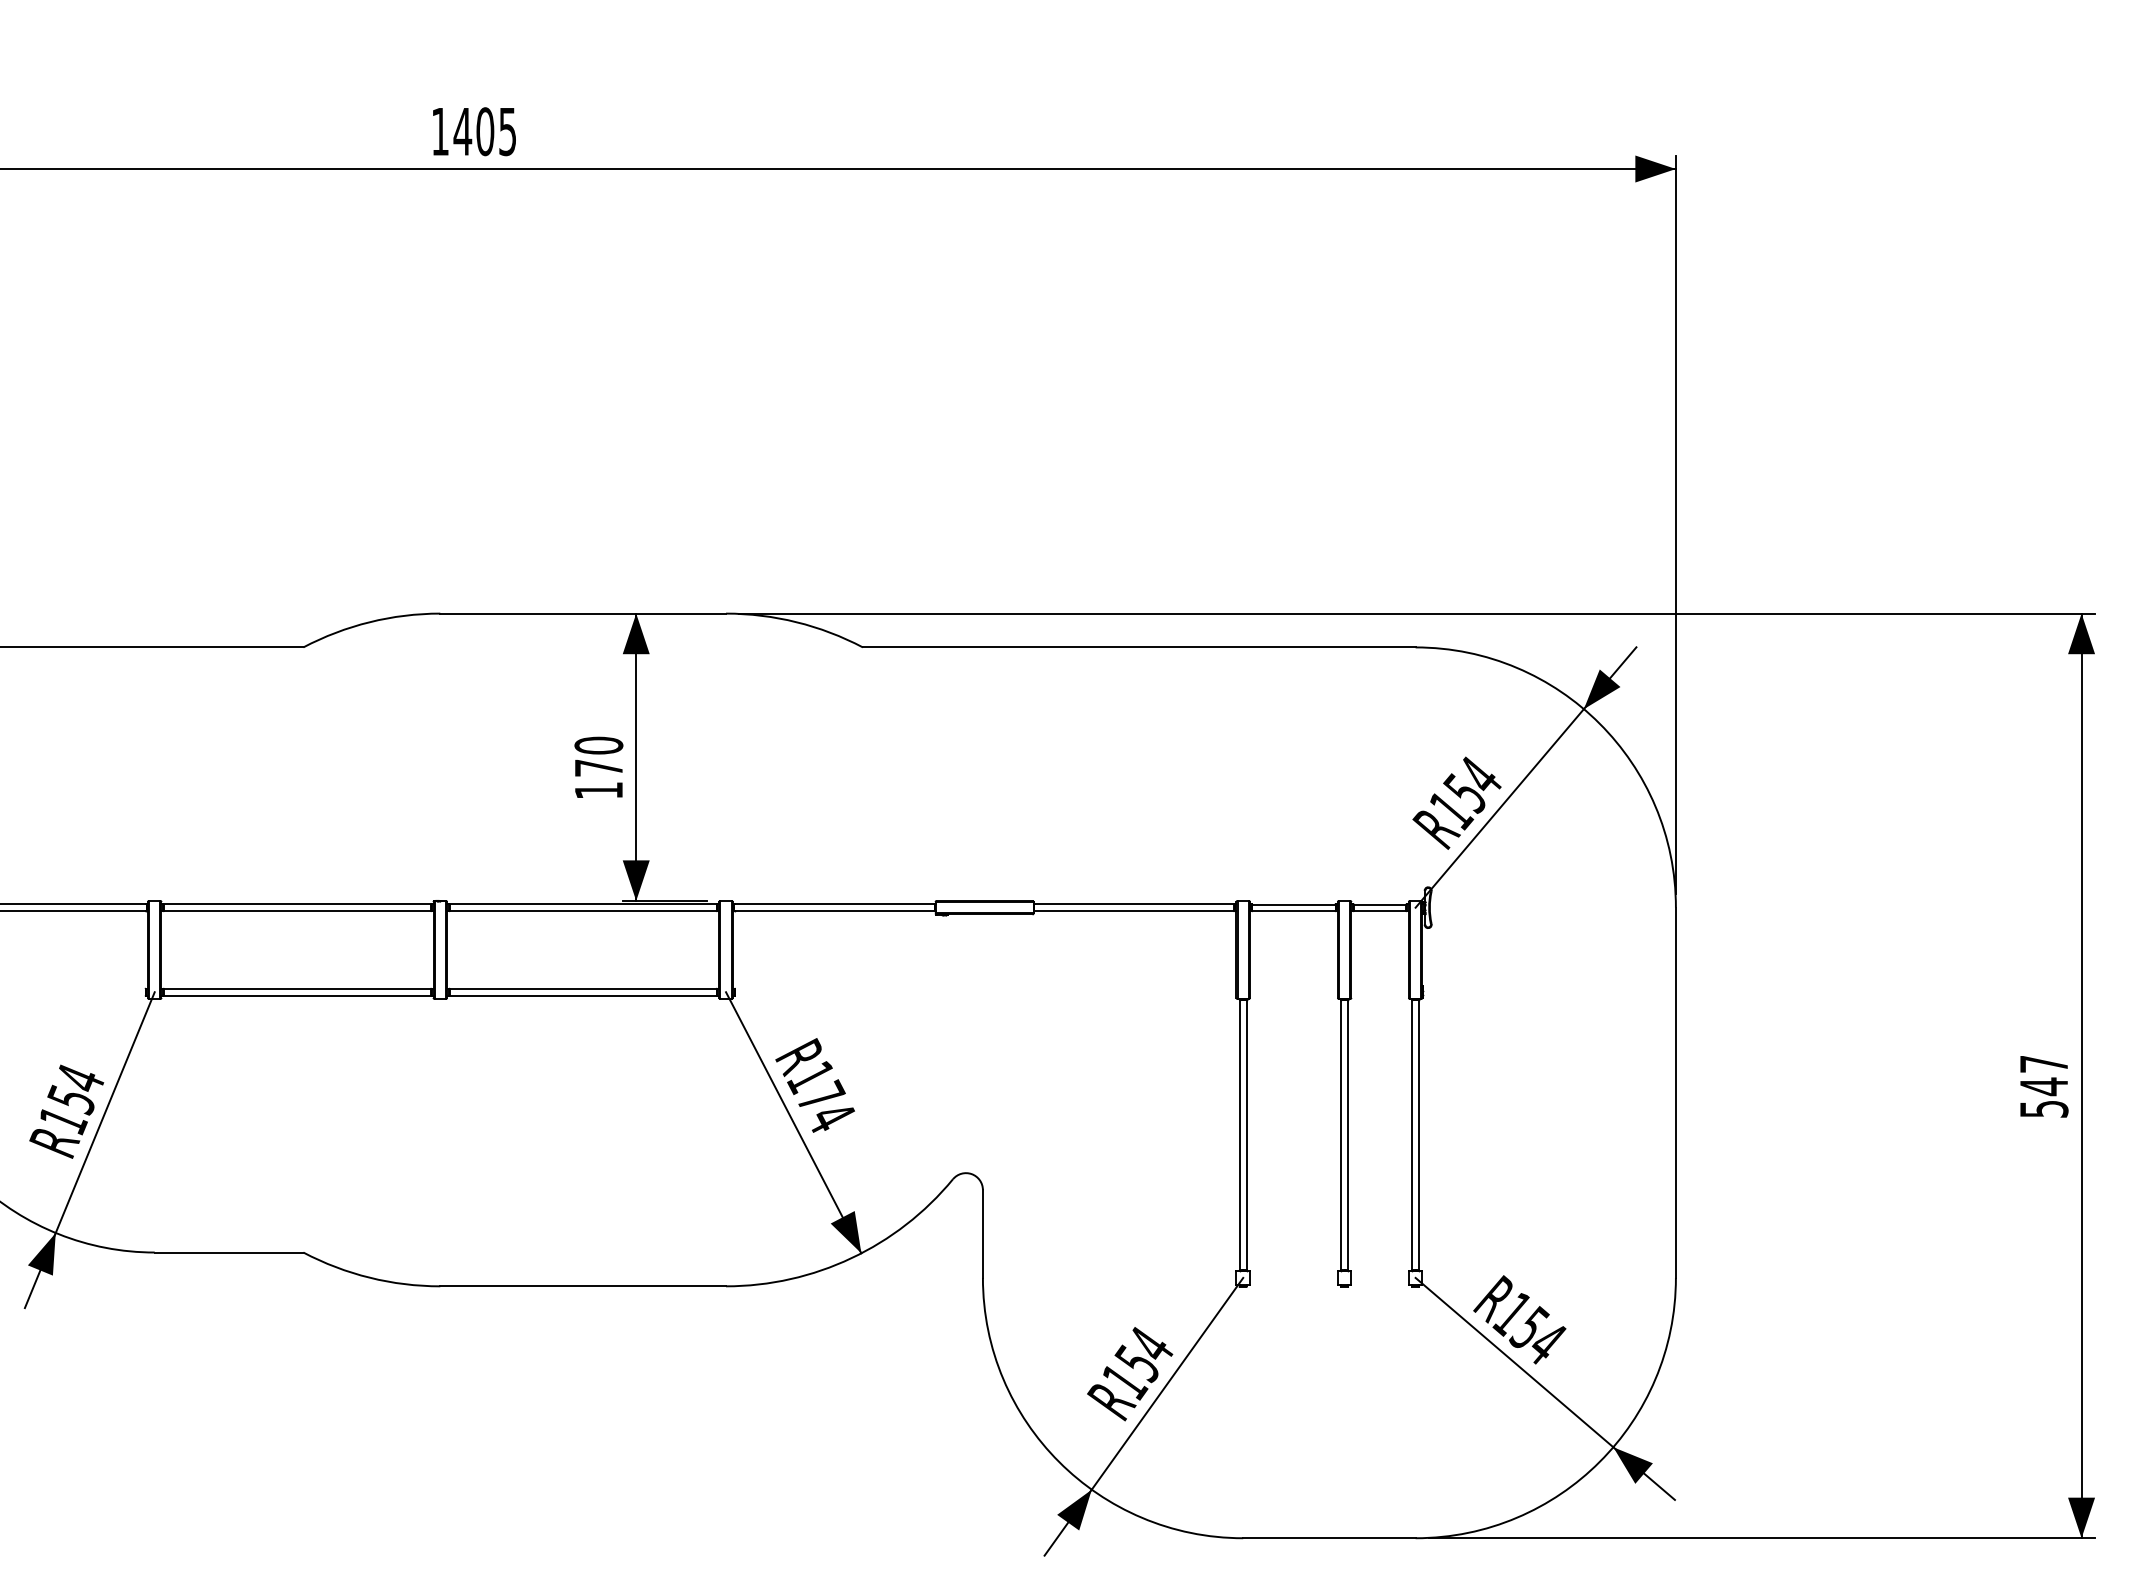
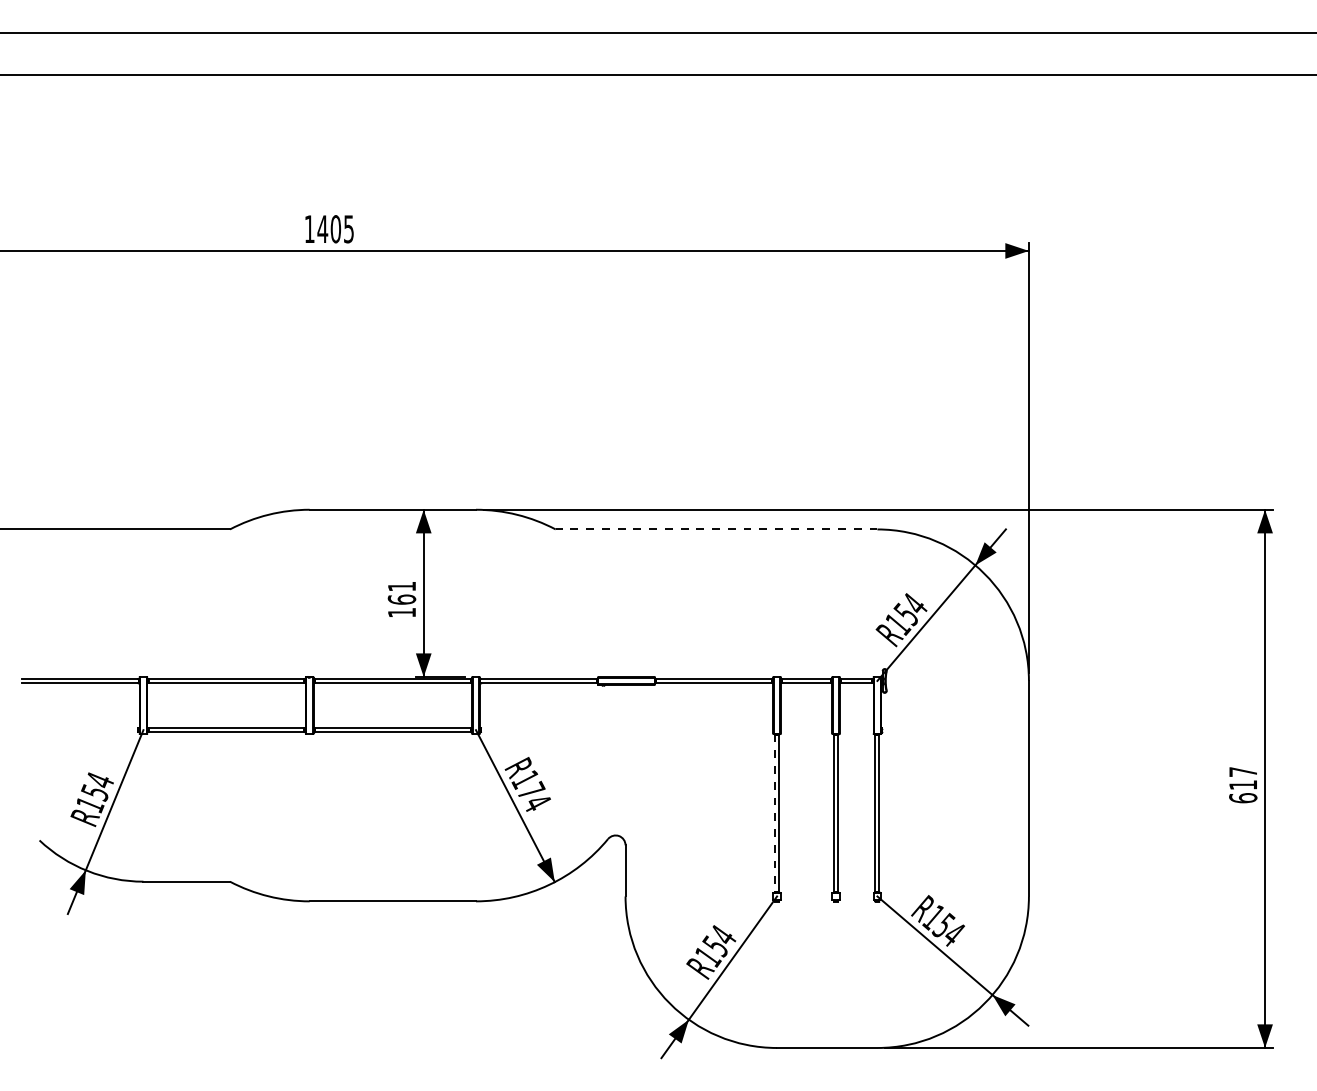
line: (1139, 647) -> (716, 529), solid -> dashed
text: (598, 755) -> (401, 592), 170 -> 161
text: (2044, 1097) -> (1243, 791), 547 -> 617
line: (1238, 1135) -> (774, 813), solid -> dashed

